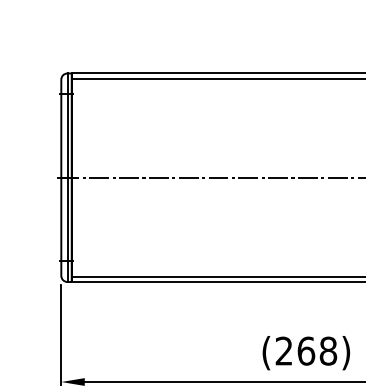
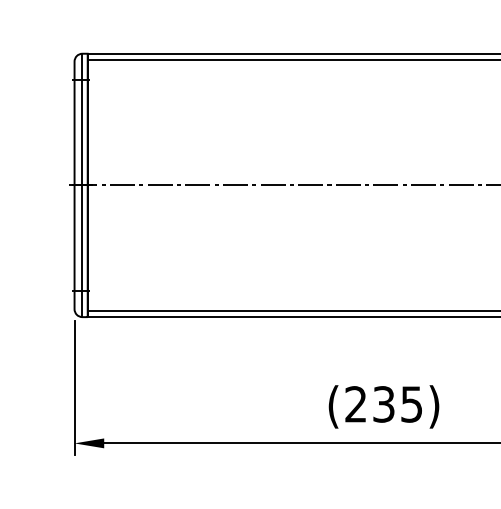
text: (317, 351) -> (397, 404), (268) -> (235)

